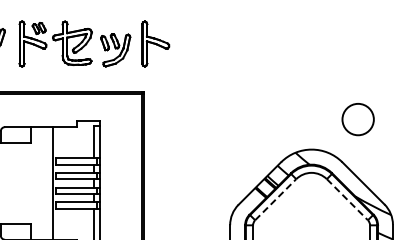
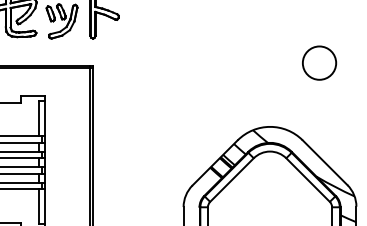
circle: (357, 119) -> (318, 63), moved
line: (276, 199) -> (232, 179), dashed -> solid
line: (347, 200) -> (308, 180), dashed -> solid

